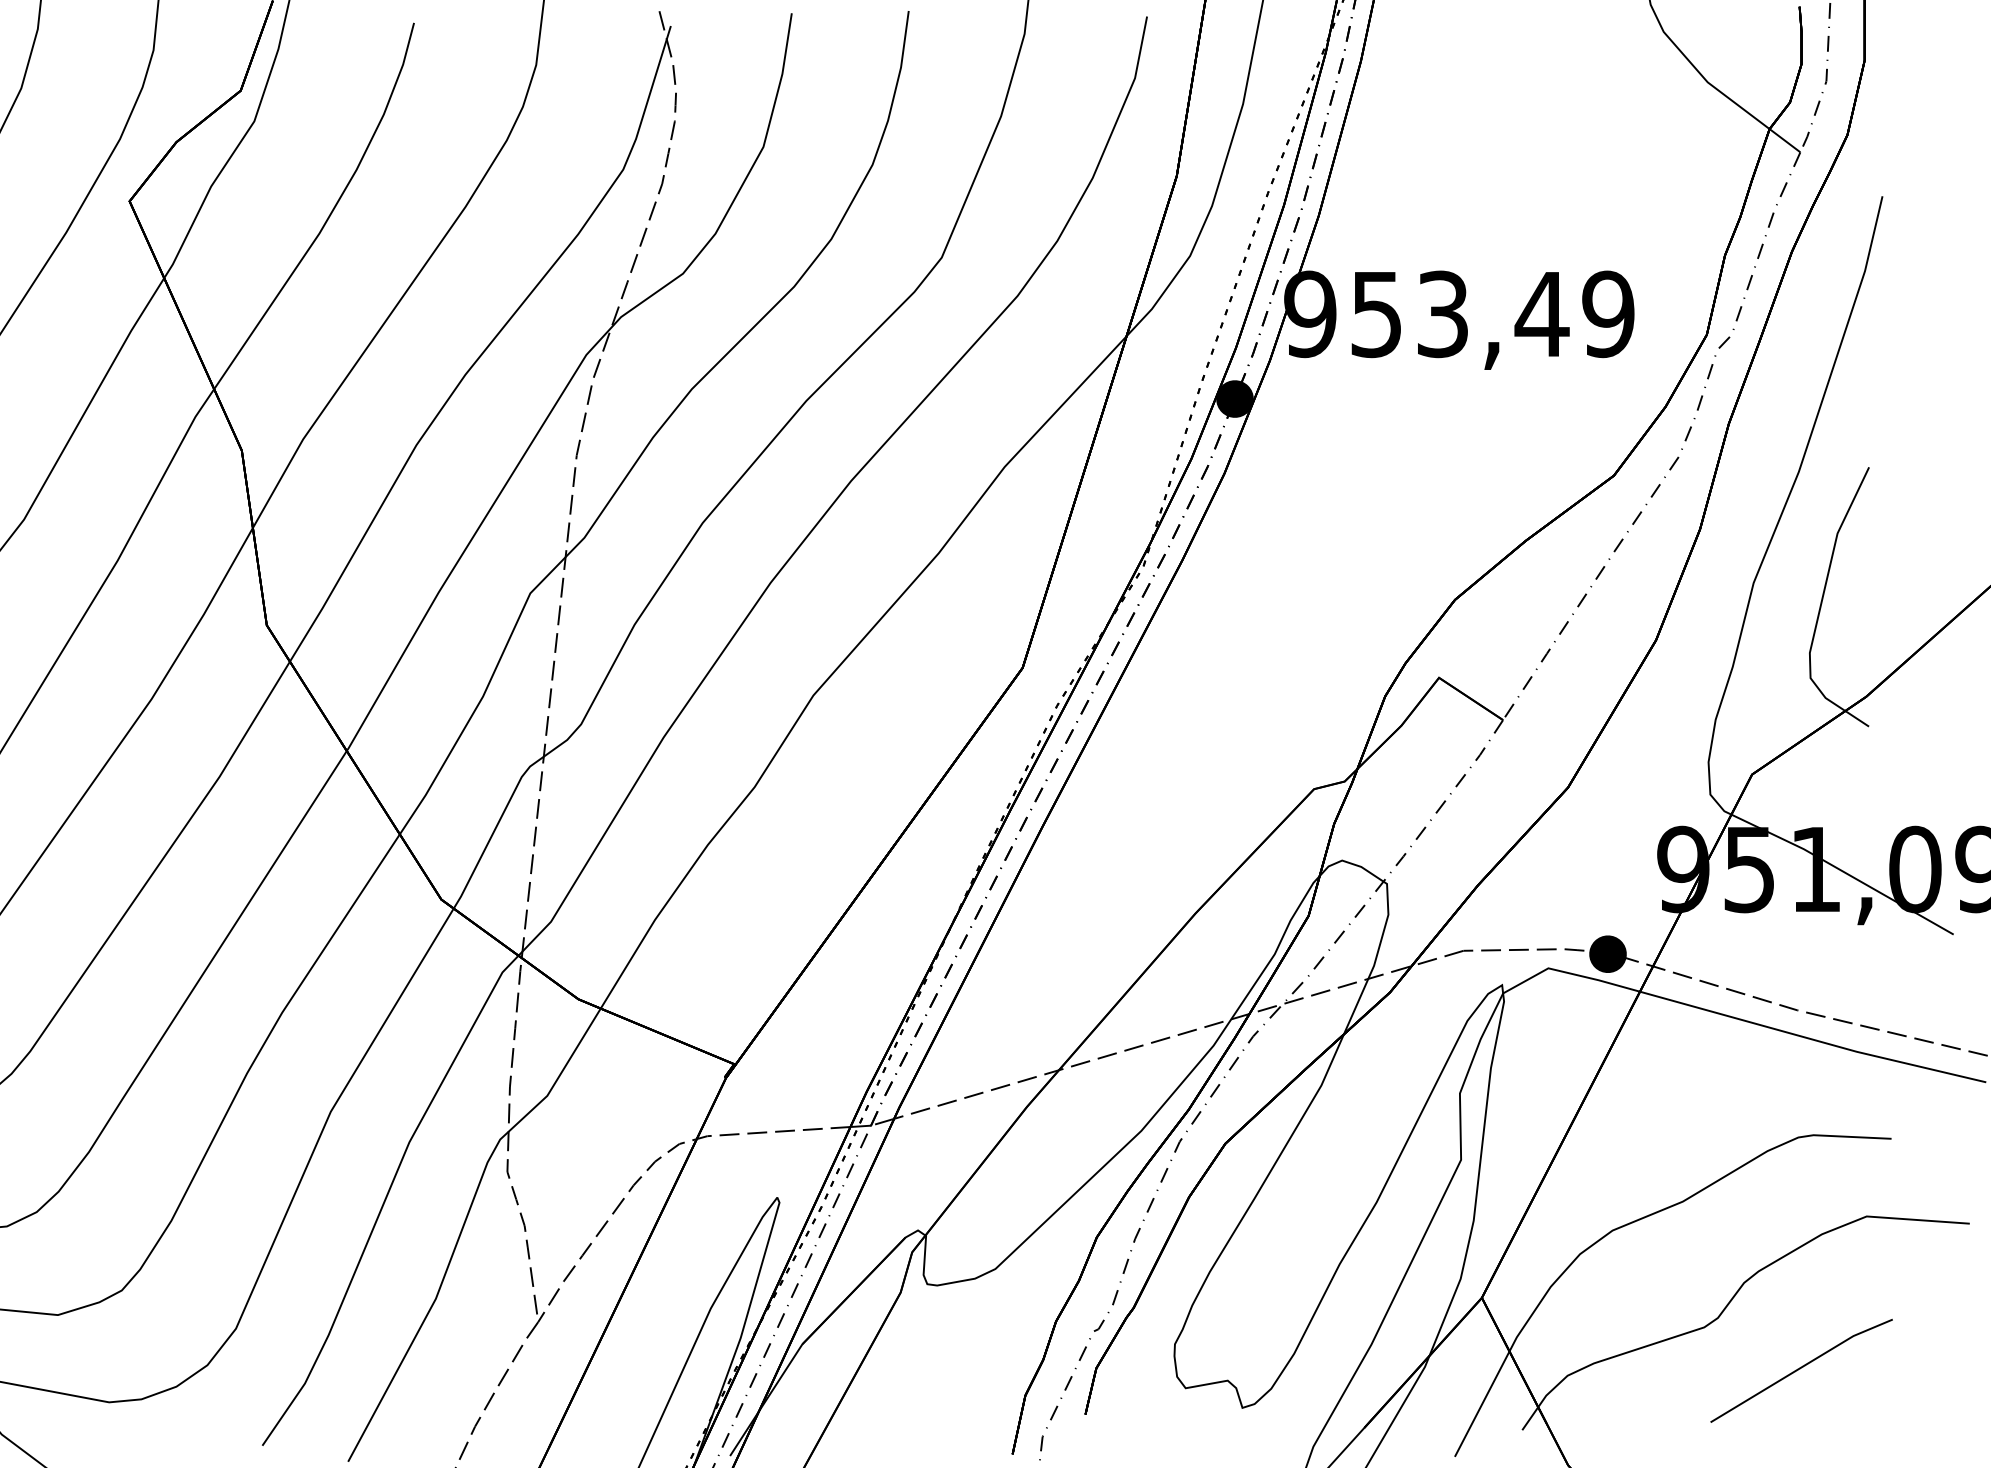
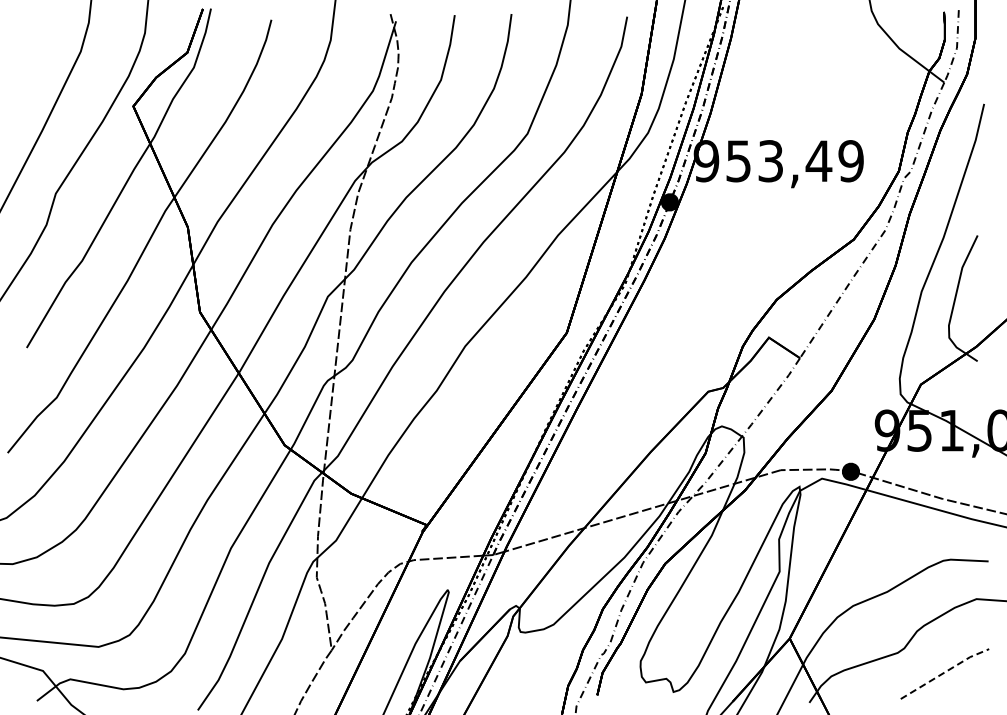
line: (1800, 1367) -> (944, 672), solid -> dashed

